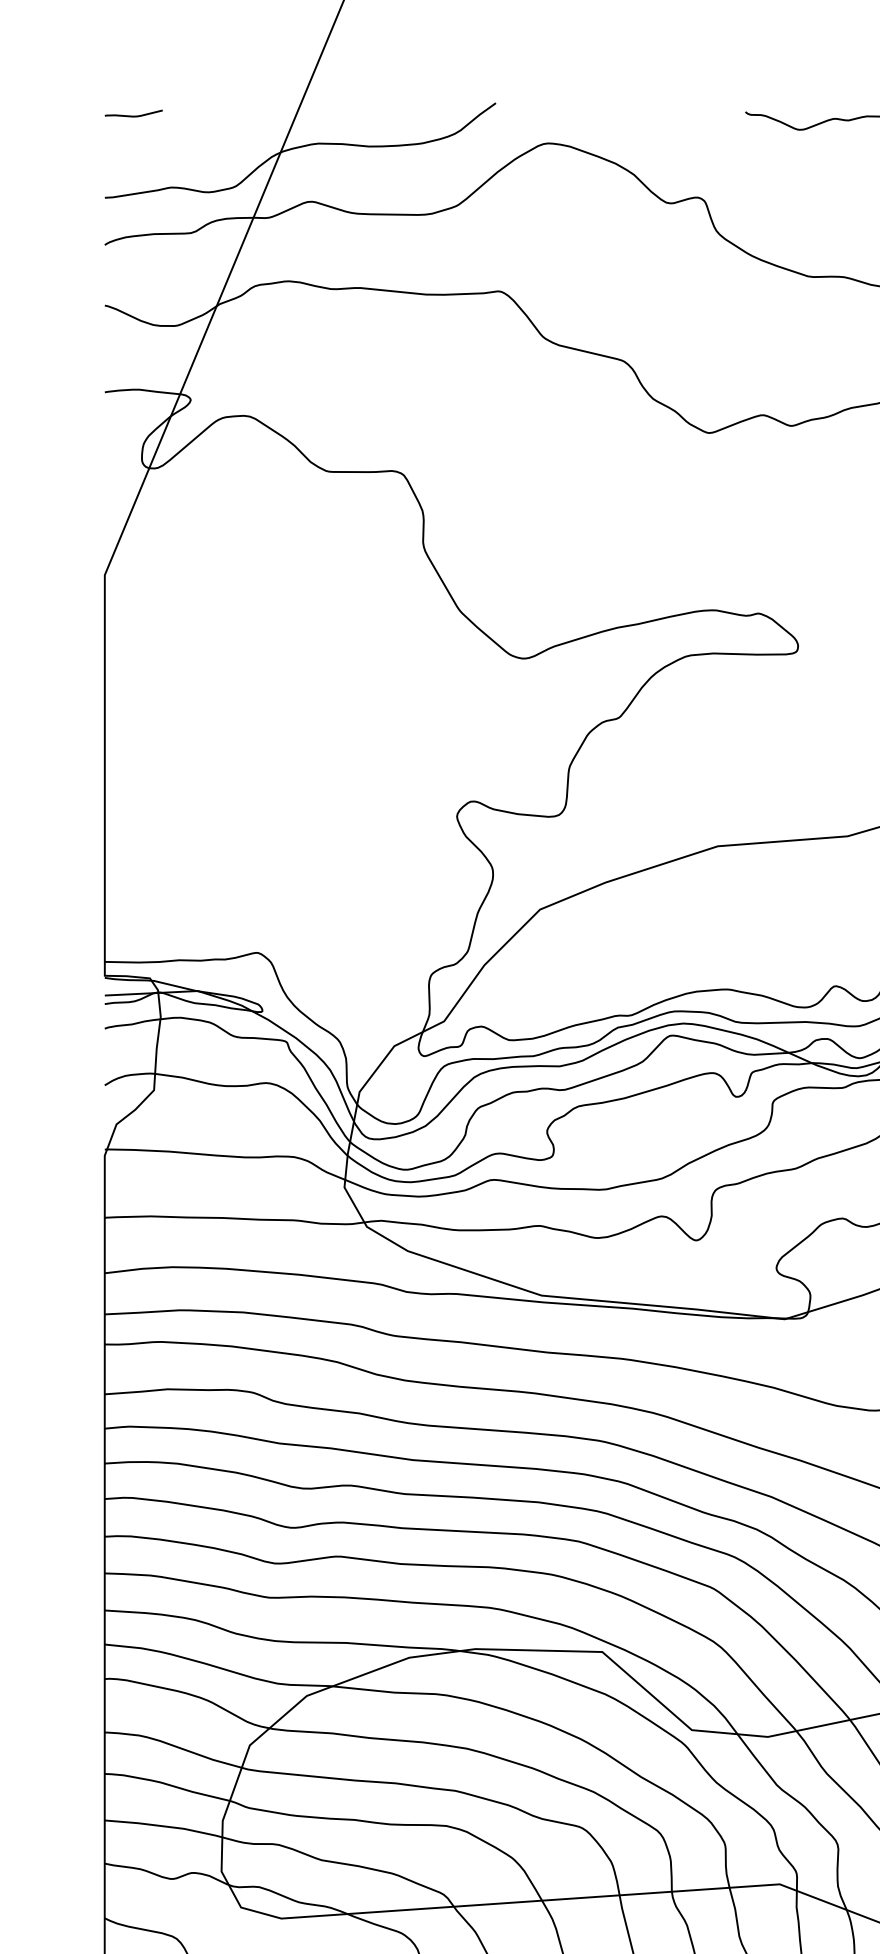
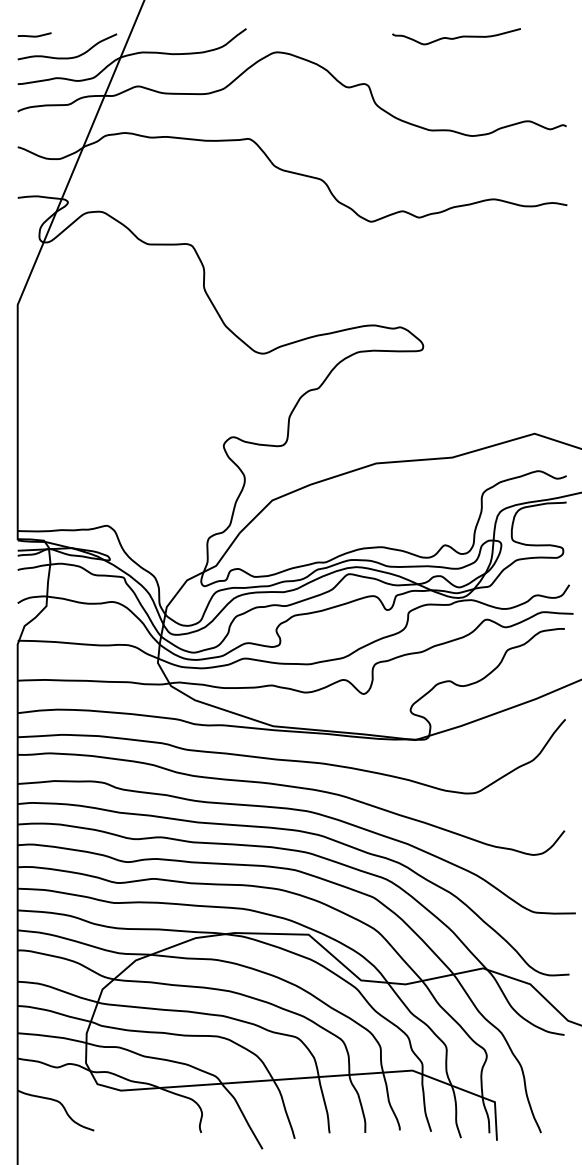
curve: (189, 152) -> (67, 57), added

